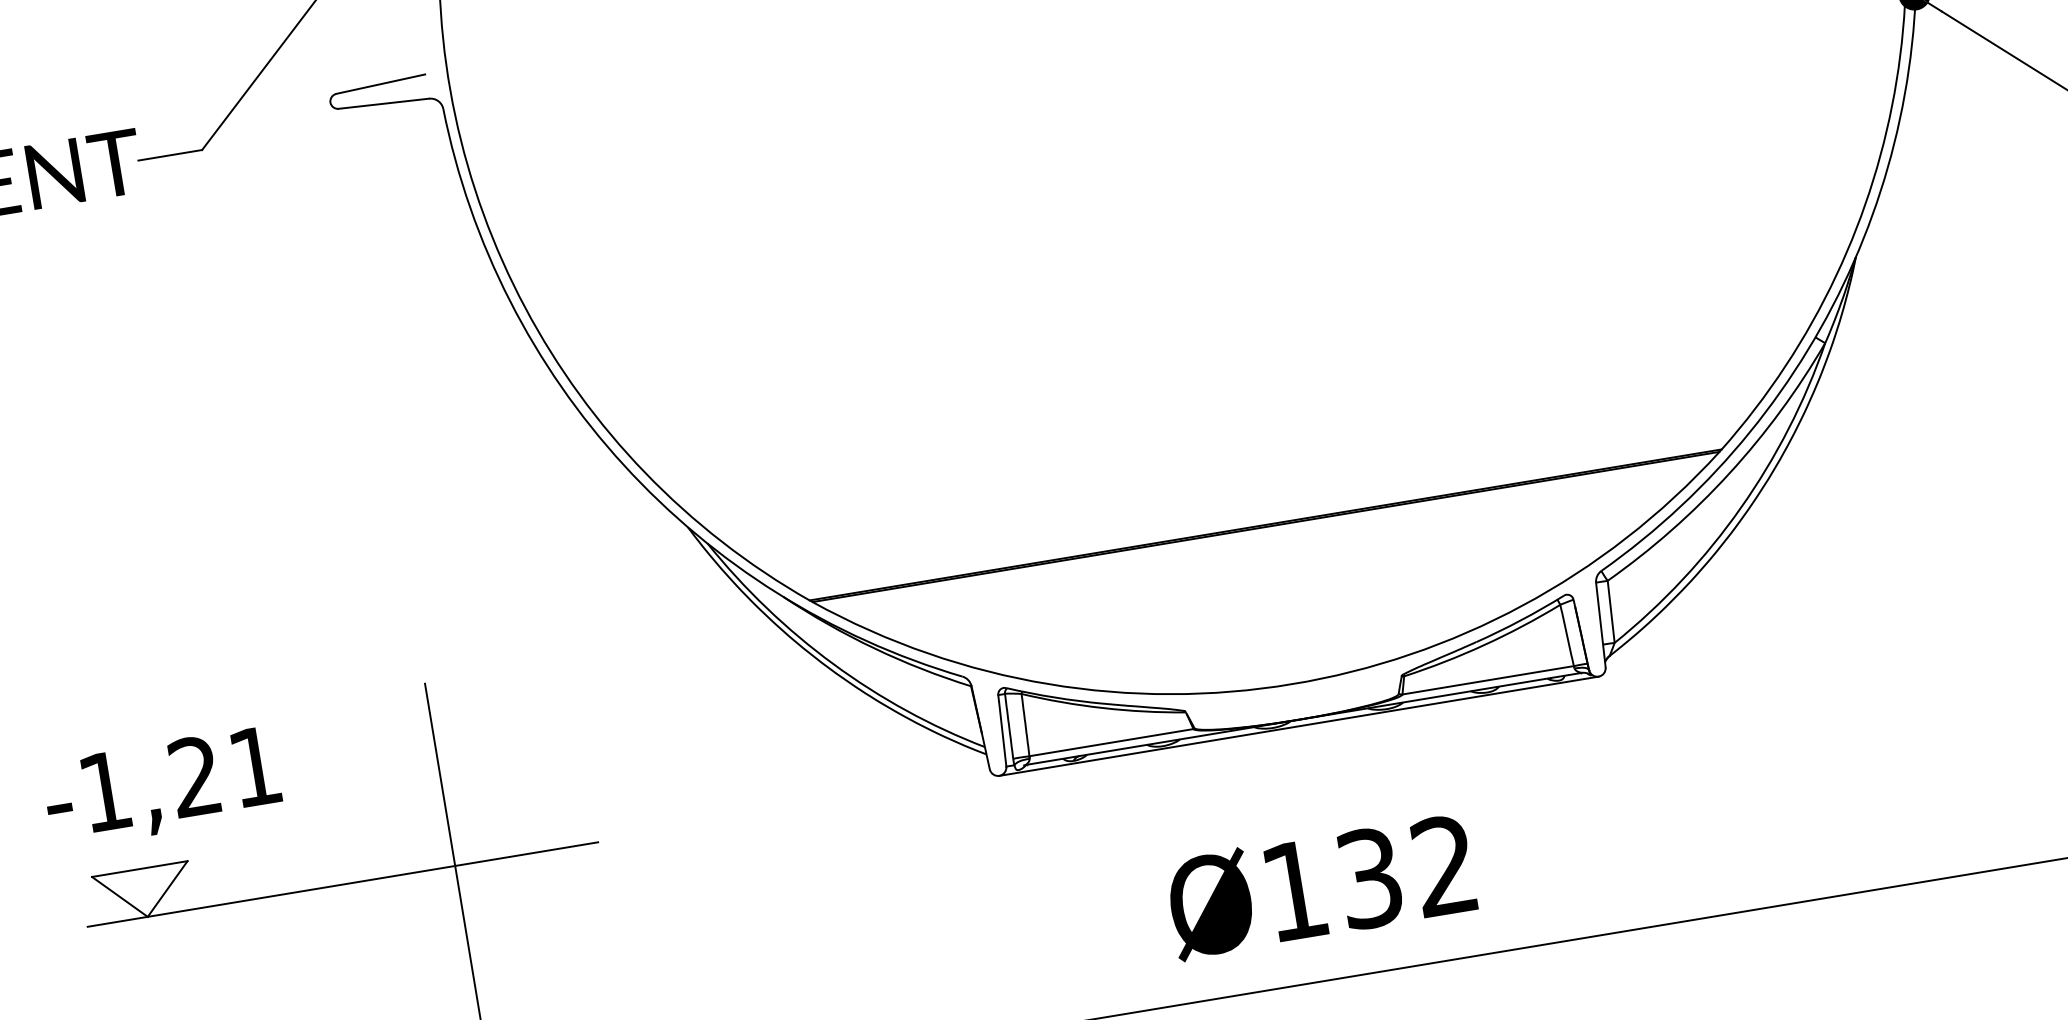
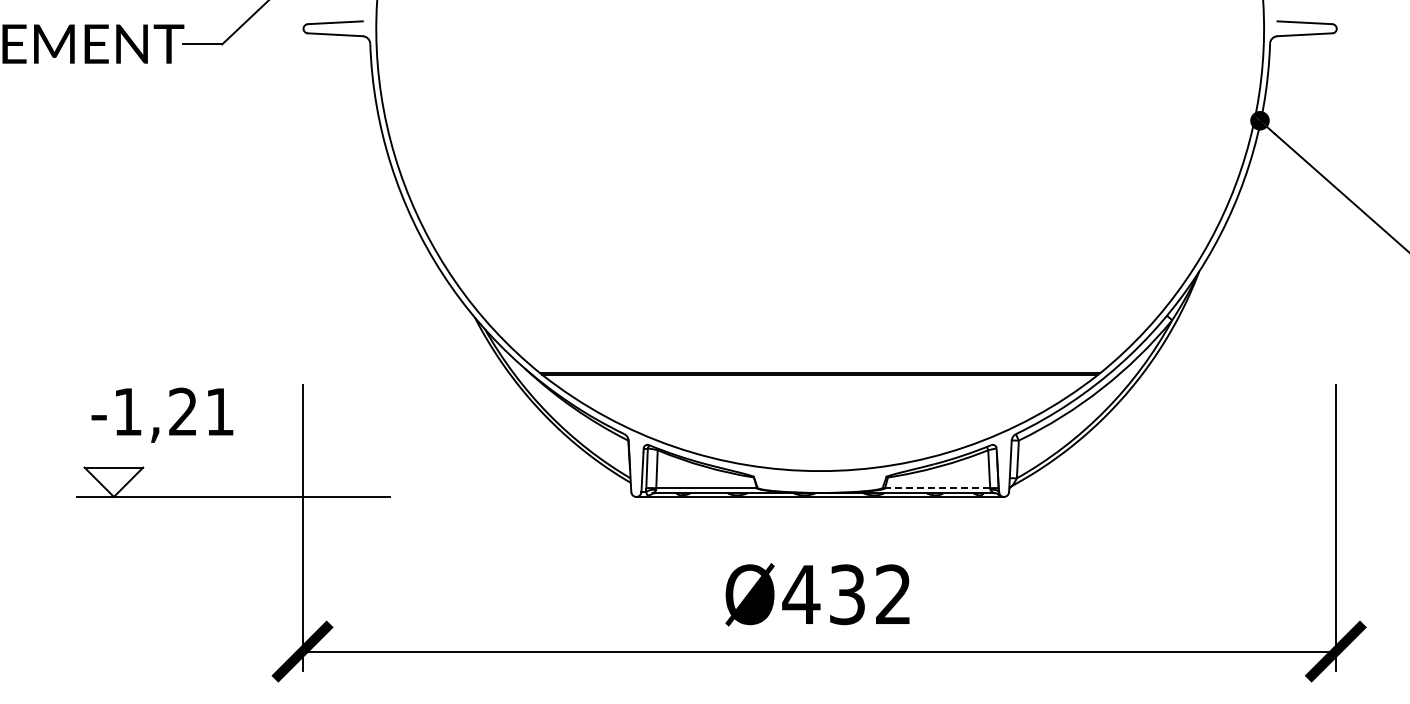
line: (1487, 680) -> (937, 488), solid -> dashed
text: (162, 786) -> (162, 414), moved
text: (1294, 890) -> (801, 594), Ø132 -> Ø432

